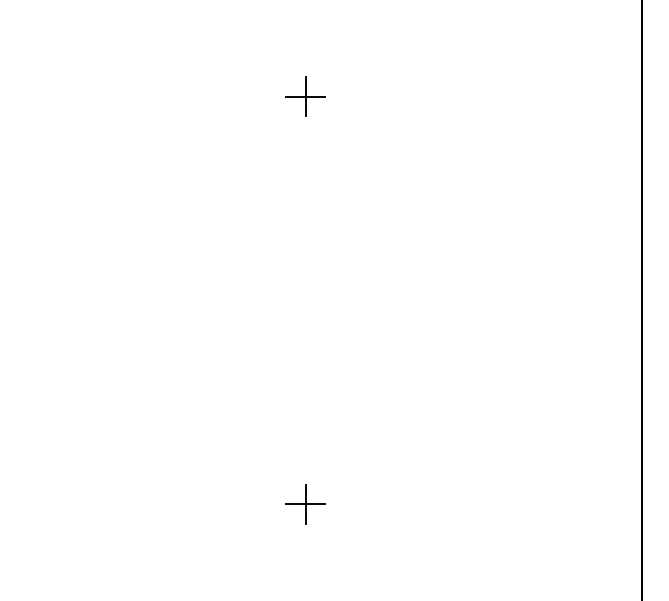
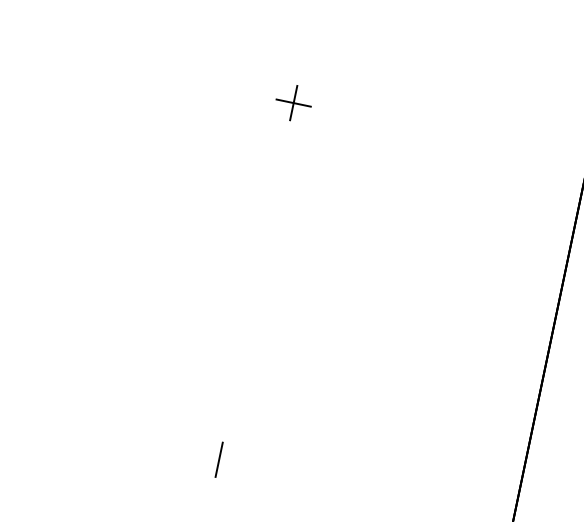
line: (305, 504) -> (218, 460), removed

